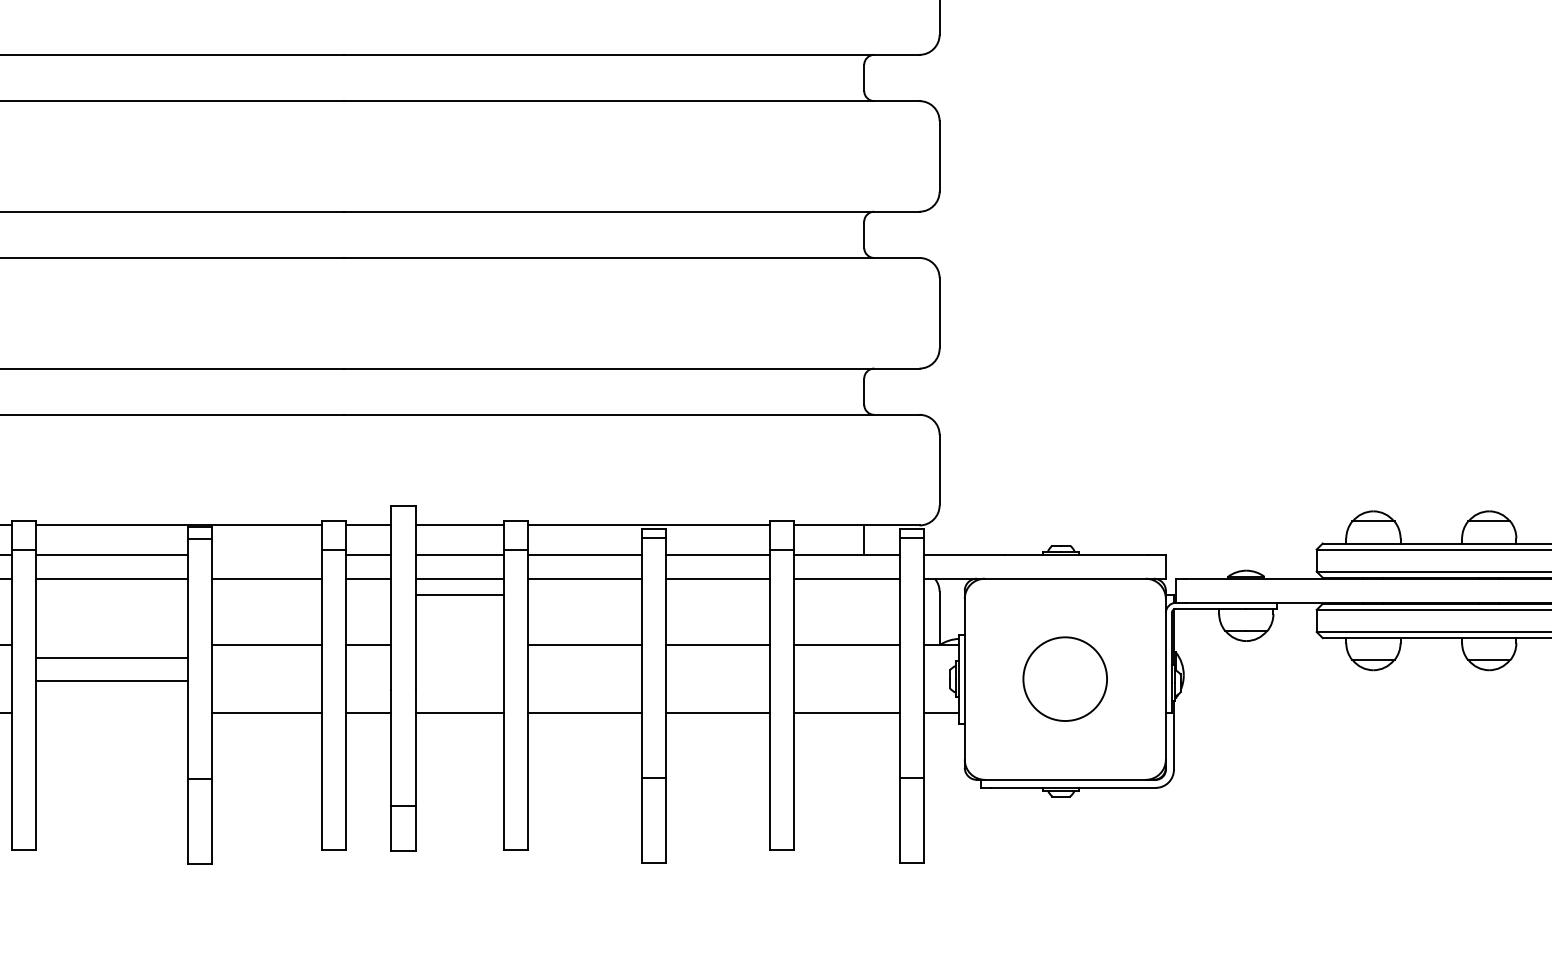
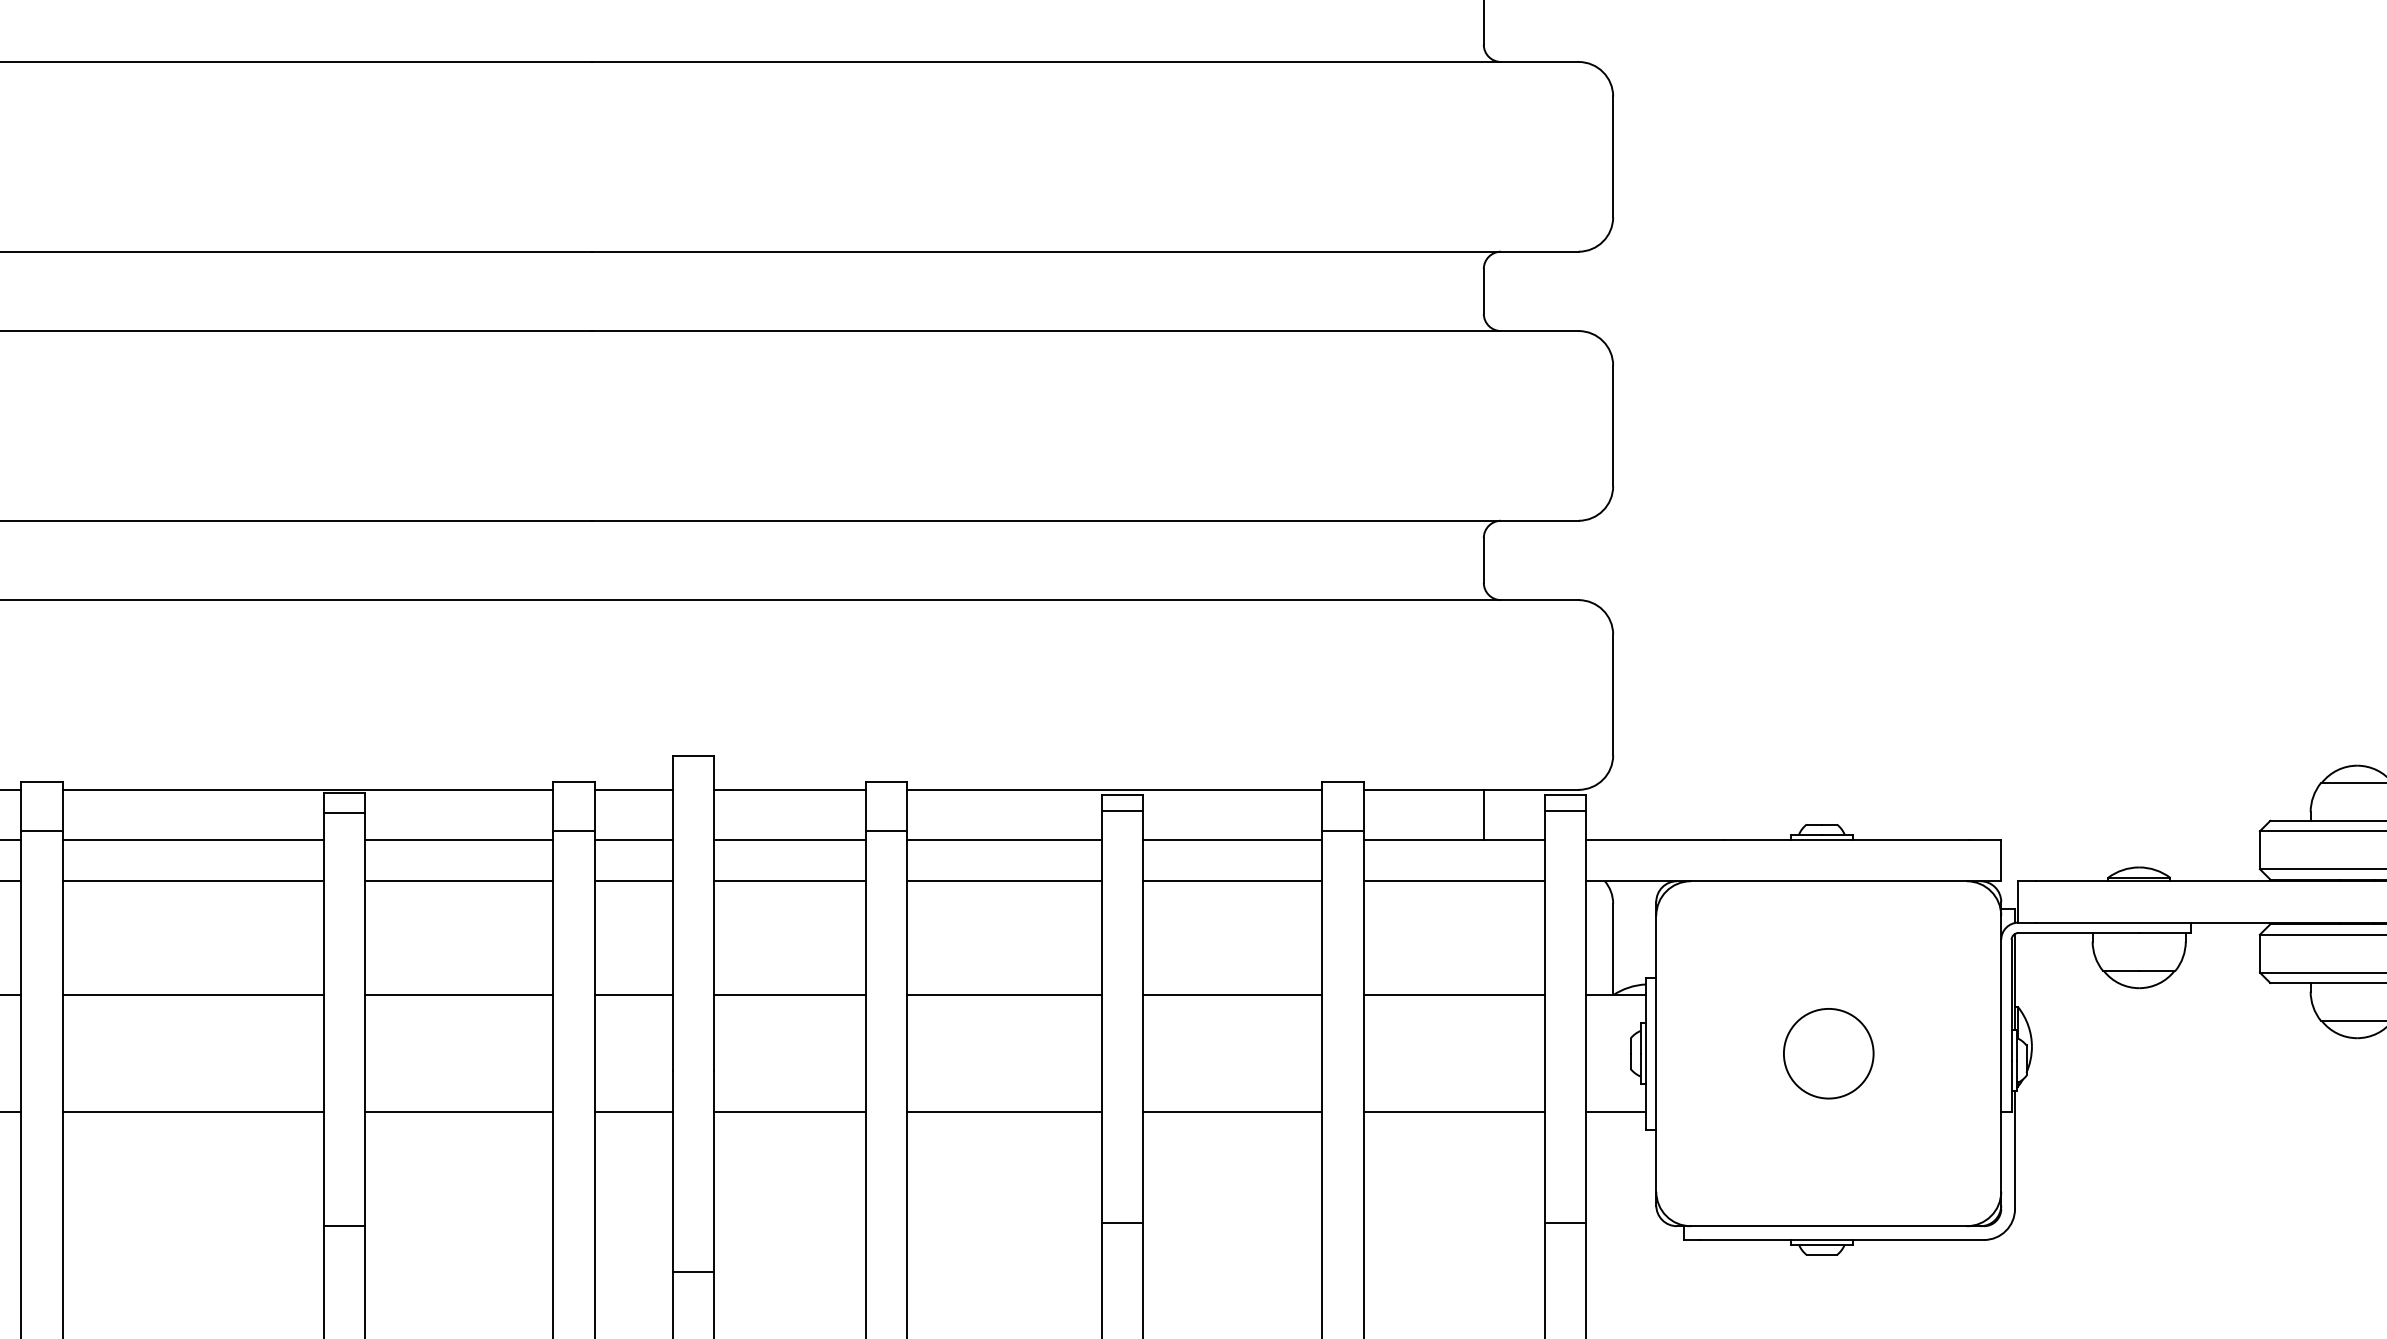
line: (266, 554) -> (458, 839), added
line: (459, 595) -> (789, 995), moved
line: (111, 658) -> (192, 1112), moved
circle: (1065, 679) -> (1829, 1054), size x0.62
line: (111, 681) -> (192, 995), moved

